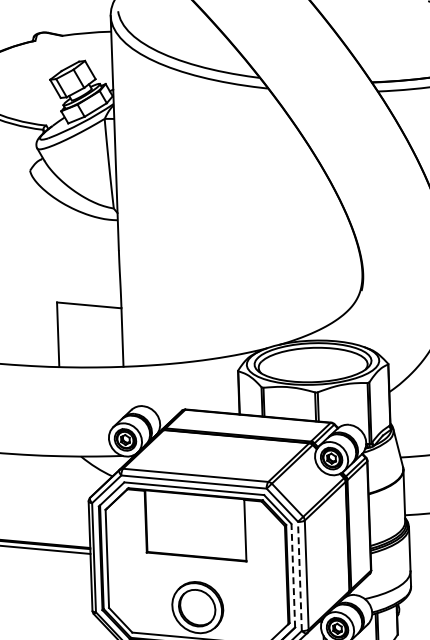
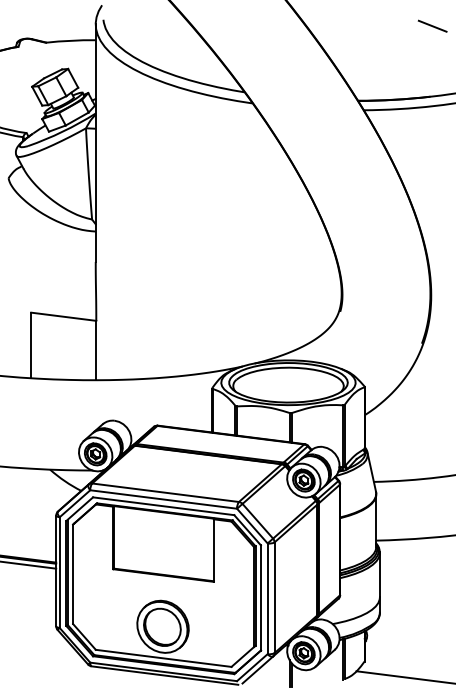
line: (292, 575) -> (260, 597), dashed -> solid
line: (299, 576) -> (267, 598), dashed -> solid

